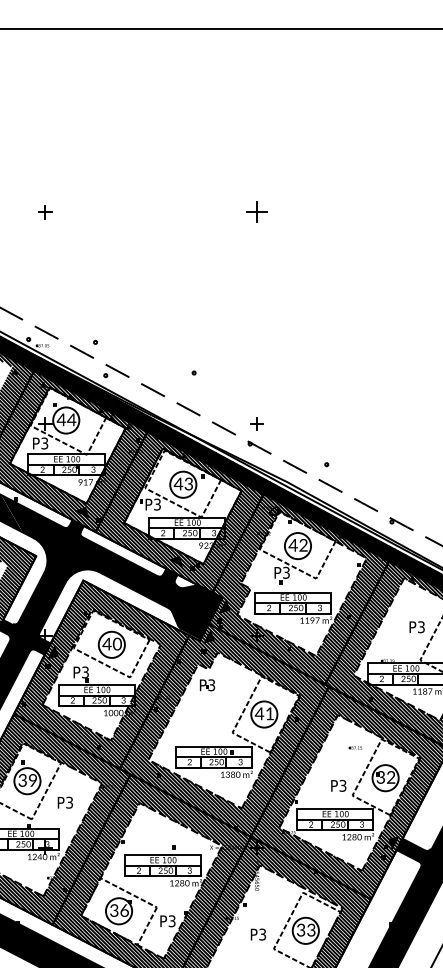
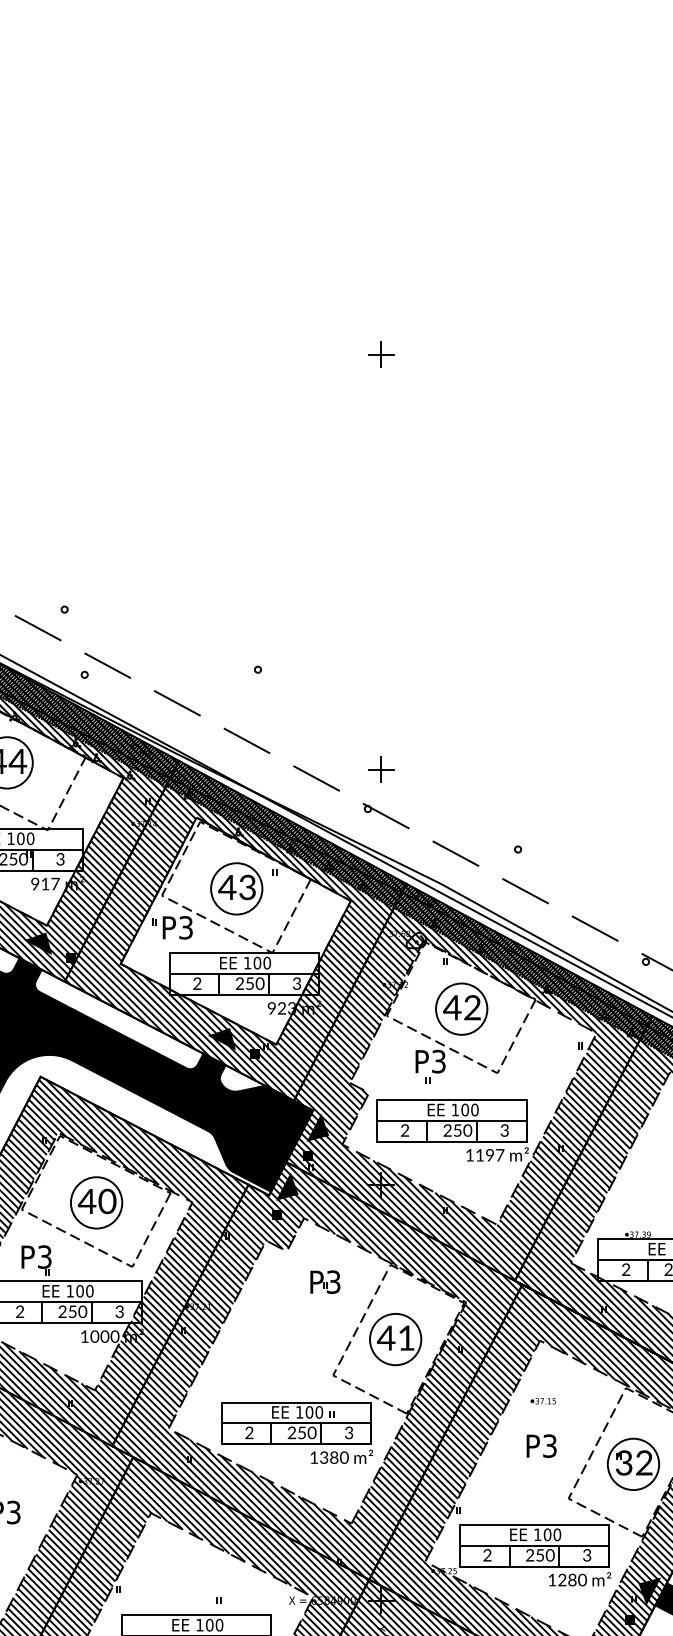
part: (256, 212) -> (380, 354), size x0.62
part: (207, 685) -> (325, 1282), moved
part: (355, 747) -> (543, 1400), moved
text: (338, 785) -> (541, 1445), moved

